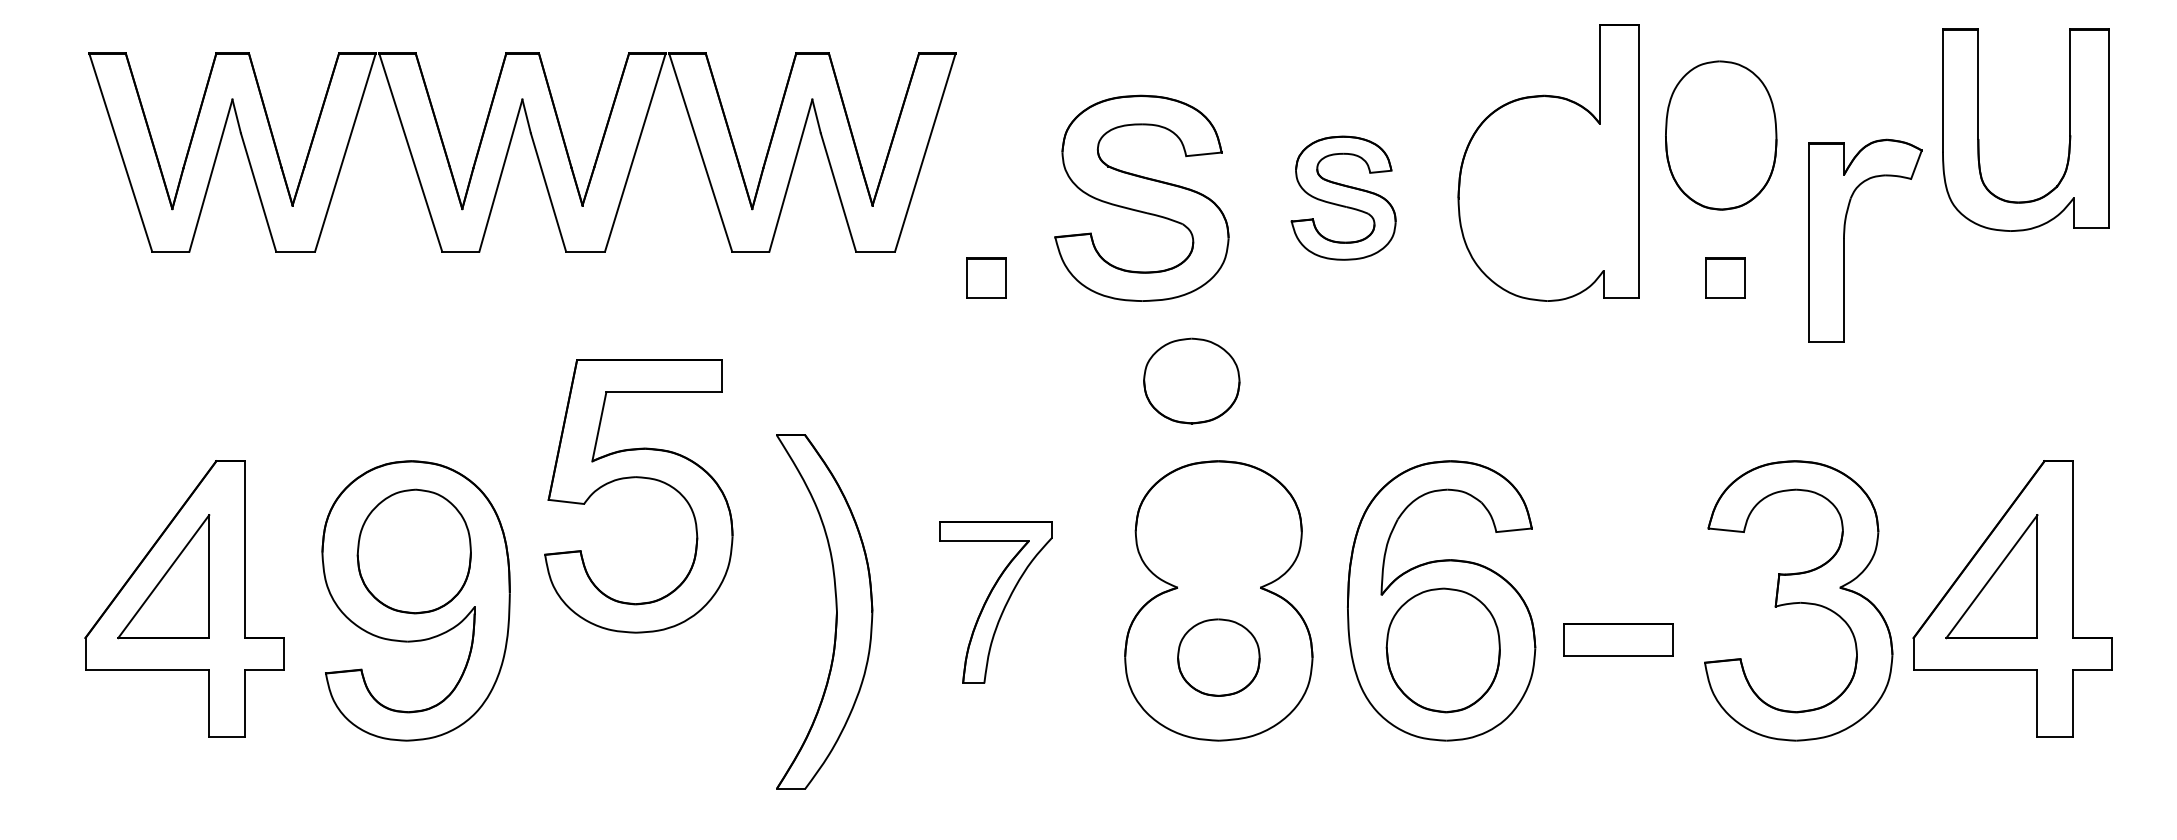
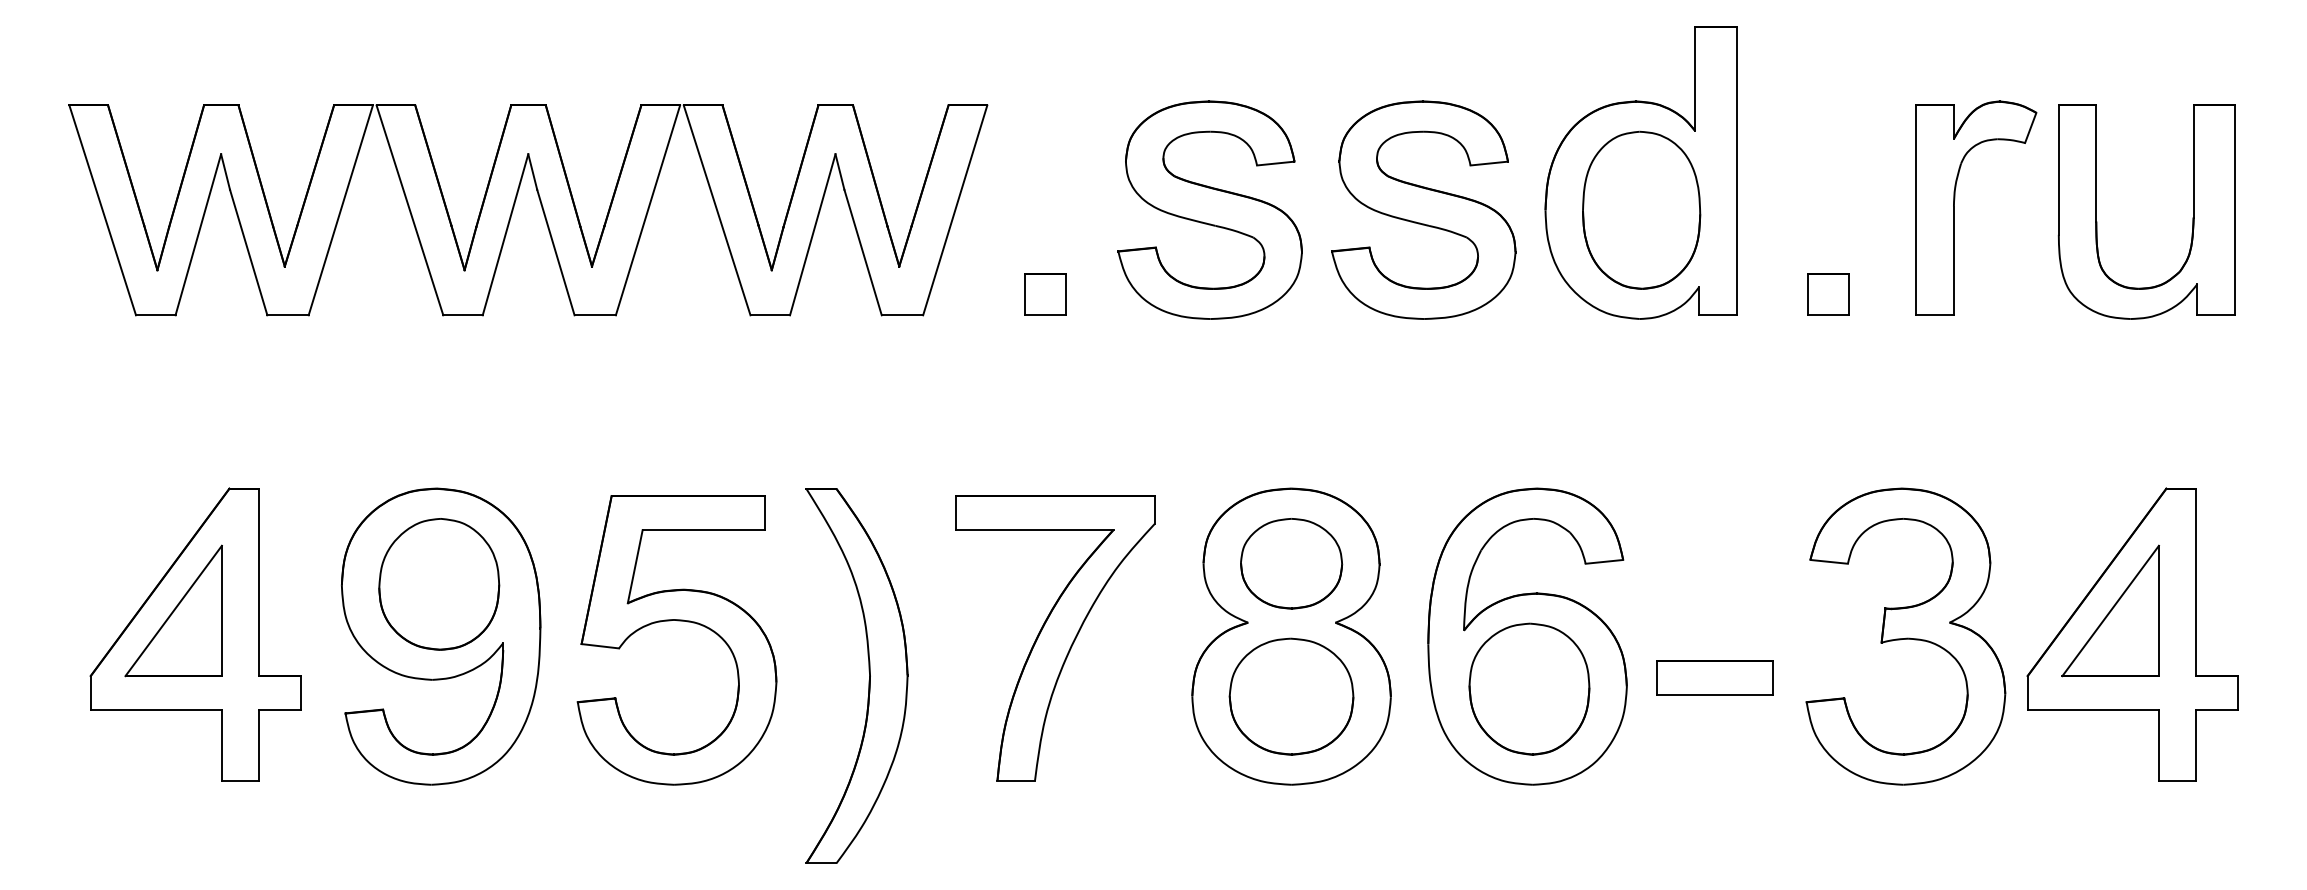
part: (2069, 129) -> (2192, 211), moved
part: (1721, 135) -> (1641, 210), moved
part: (534, 149) -> (541, 207), moved
part: (1343, 197) -> (1423, 209), size x1.67
part: (1844, 240) -> (1954, 208), moved
part: (1191, 380) -> (1291, 563), moved
part: (638, 478) -> (676, 621), moved
part: (995, 602) -> (1054, 638), size x1.67
part: (835, 608) -> (868, 672), moved
part: (1218, 657) -> (1291, 696), size x1.43

